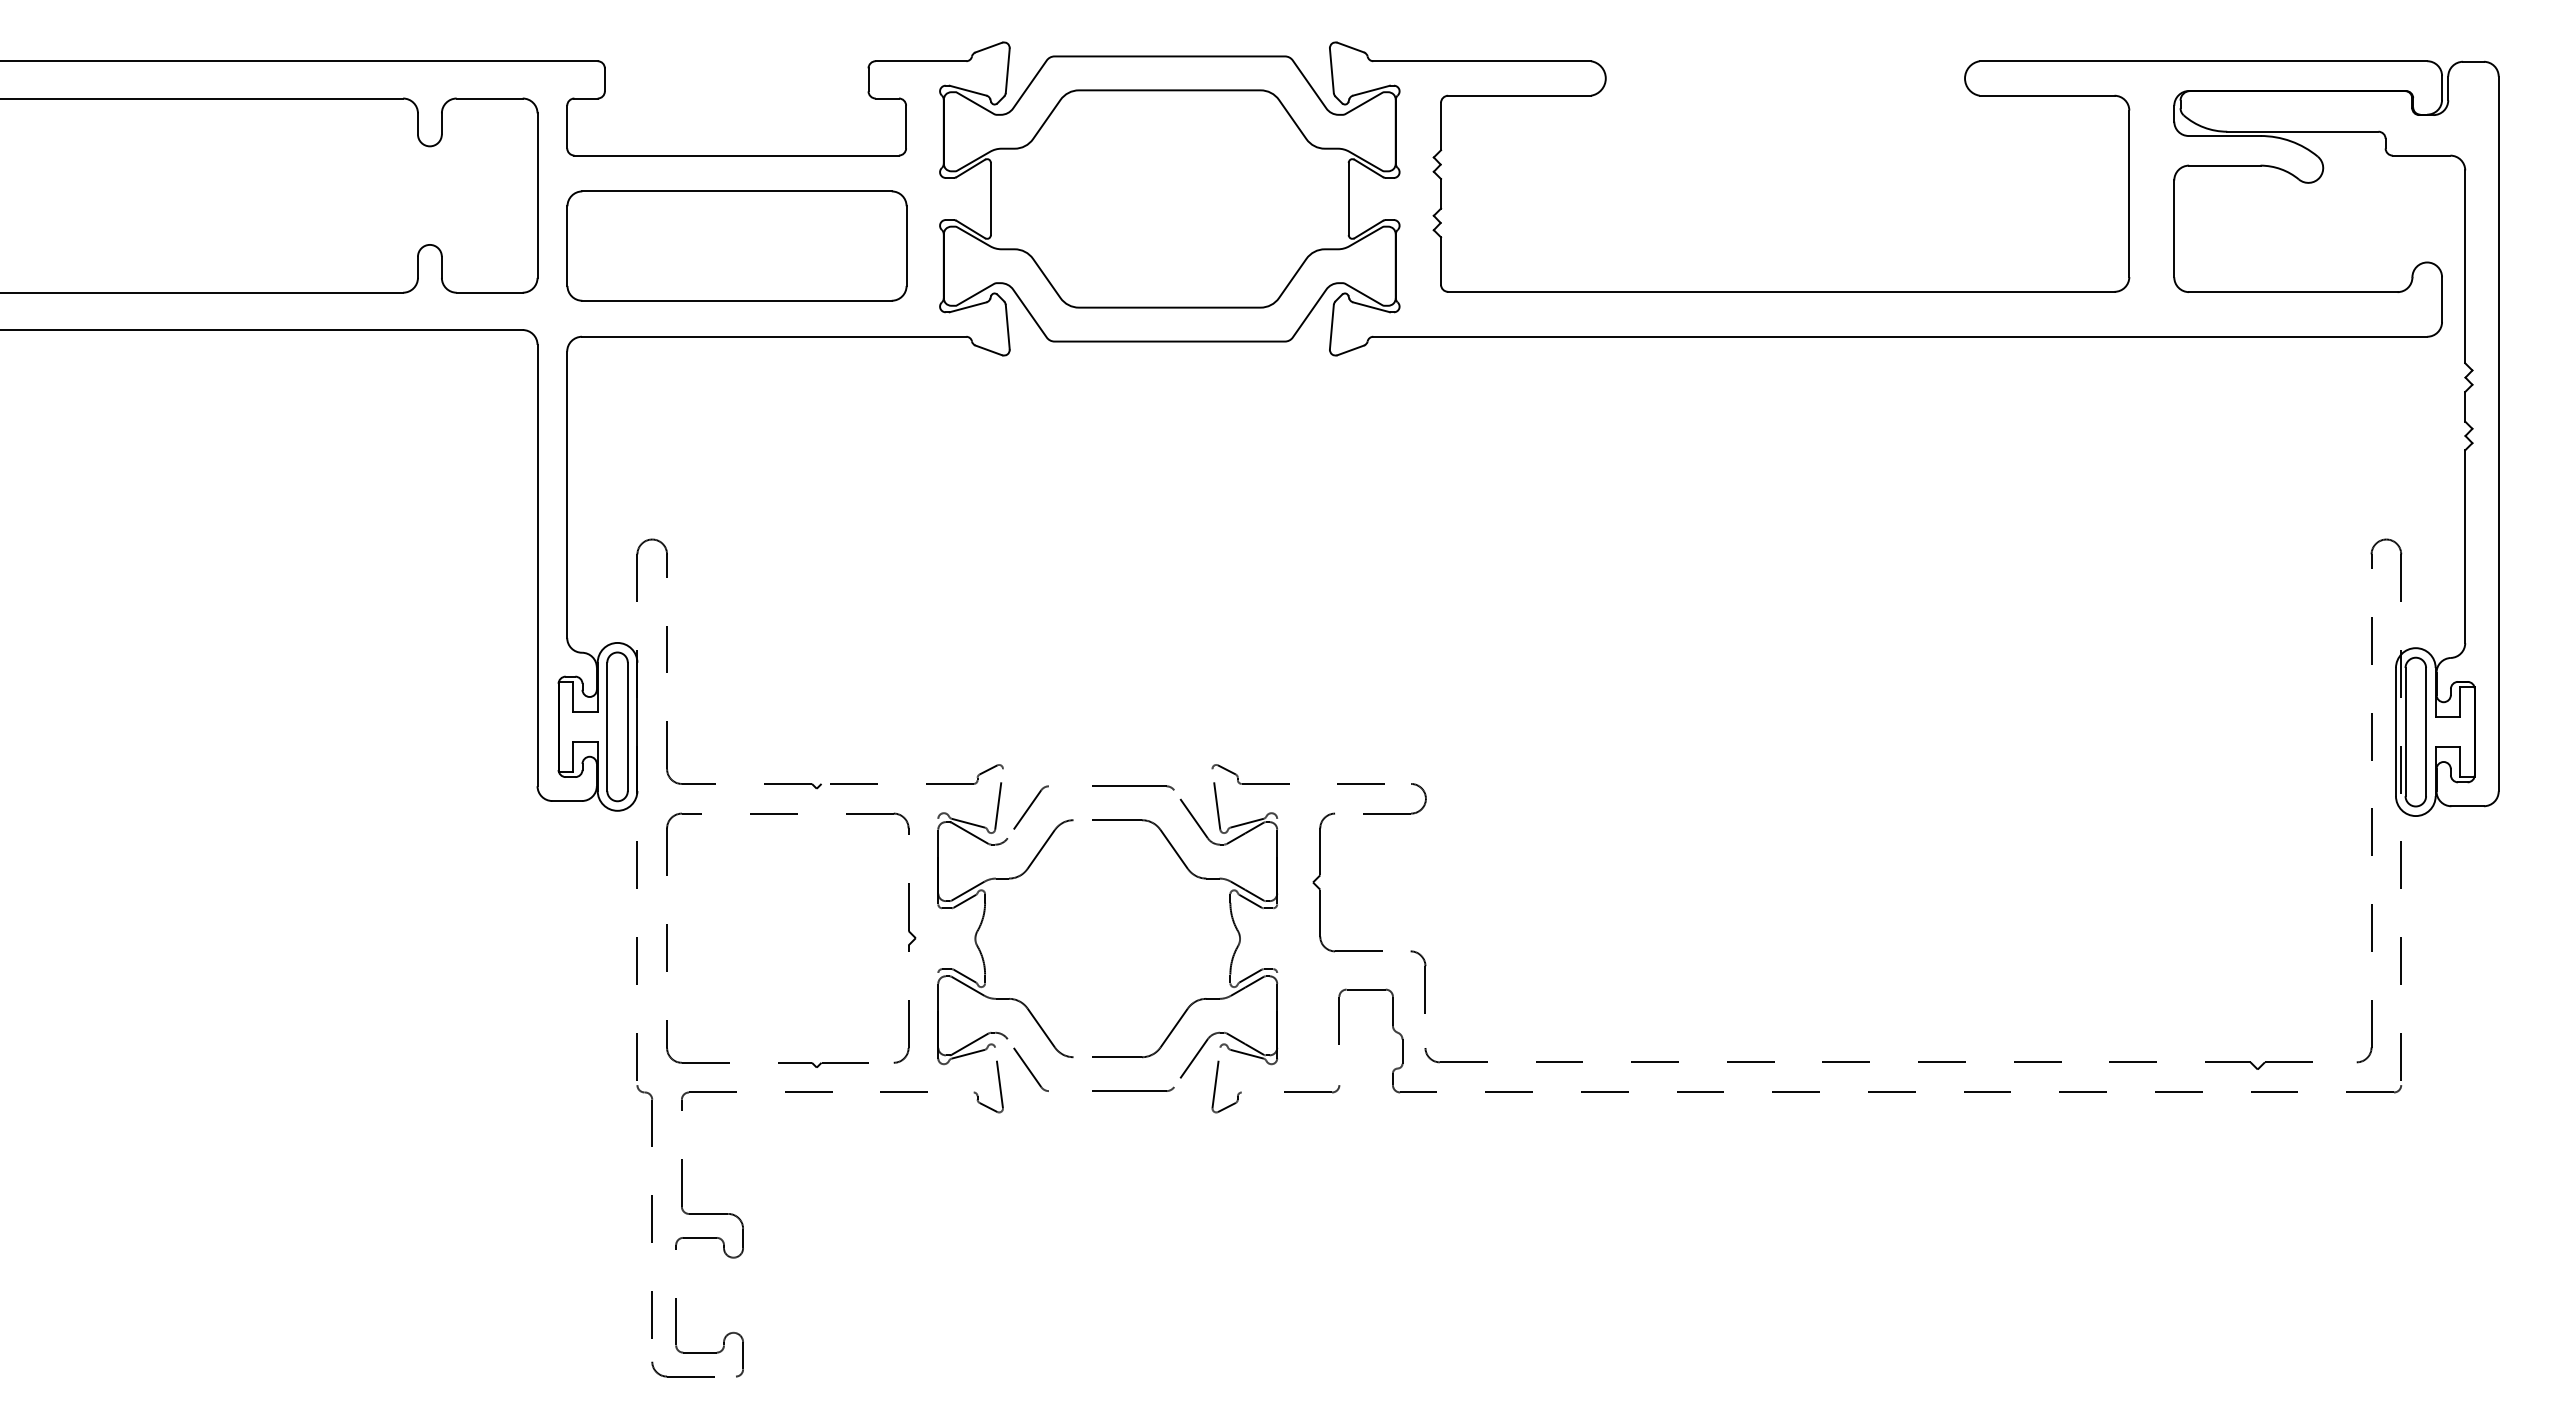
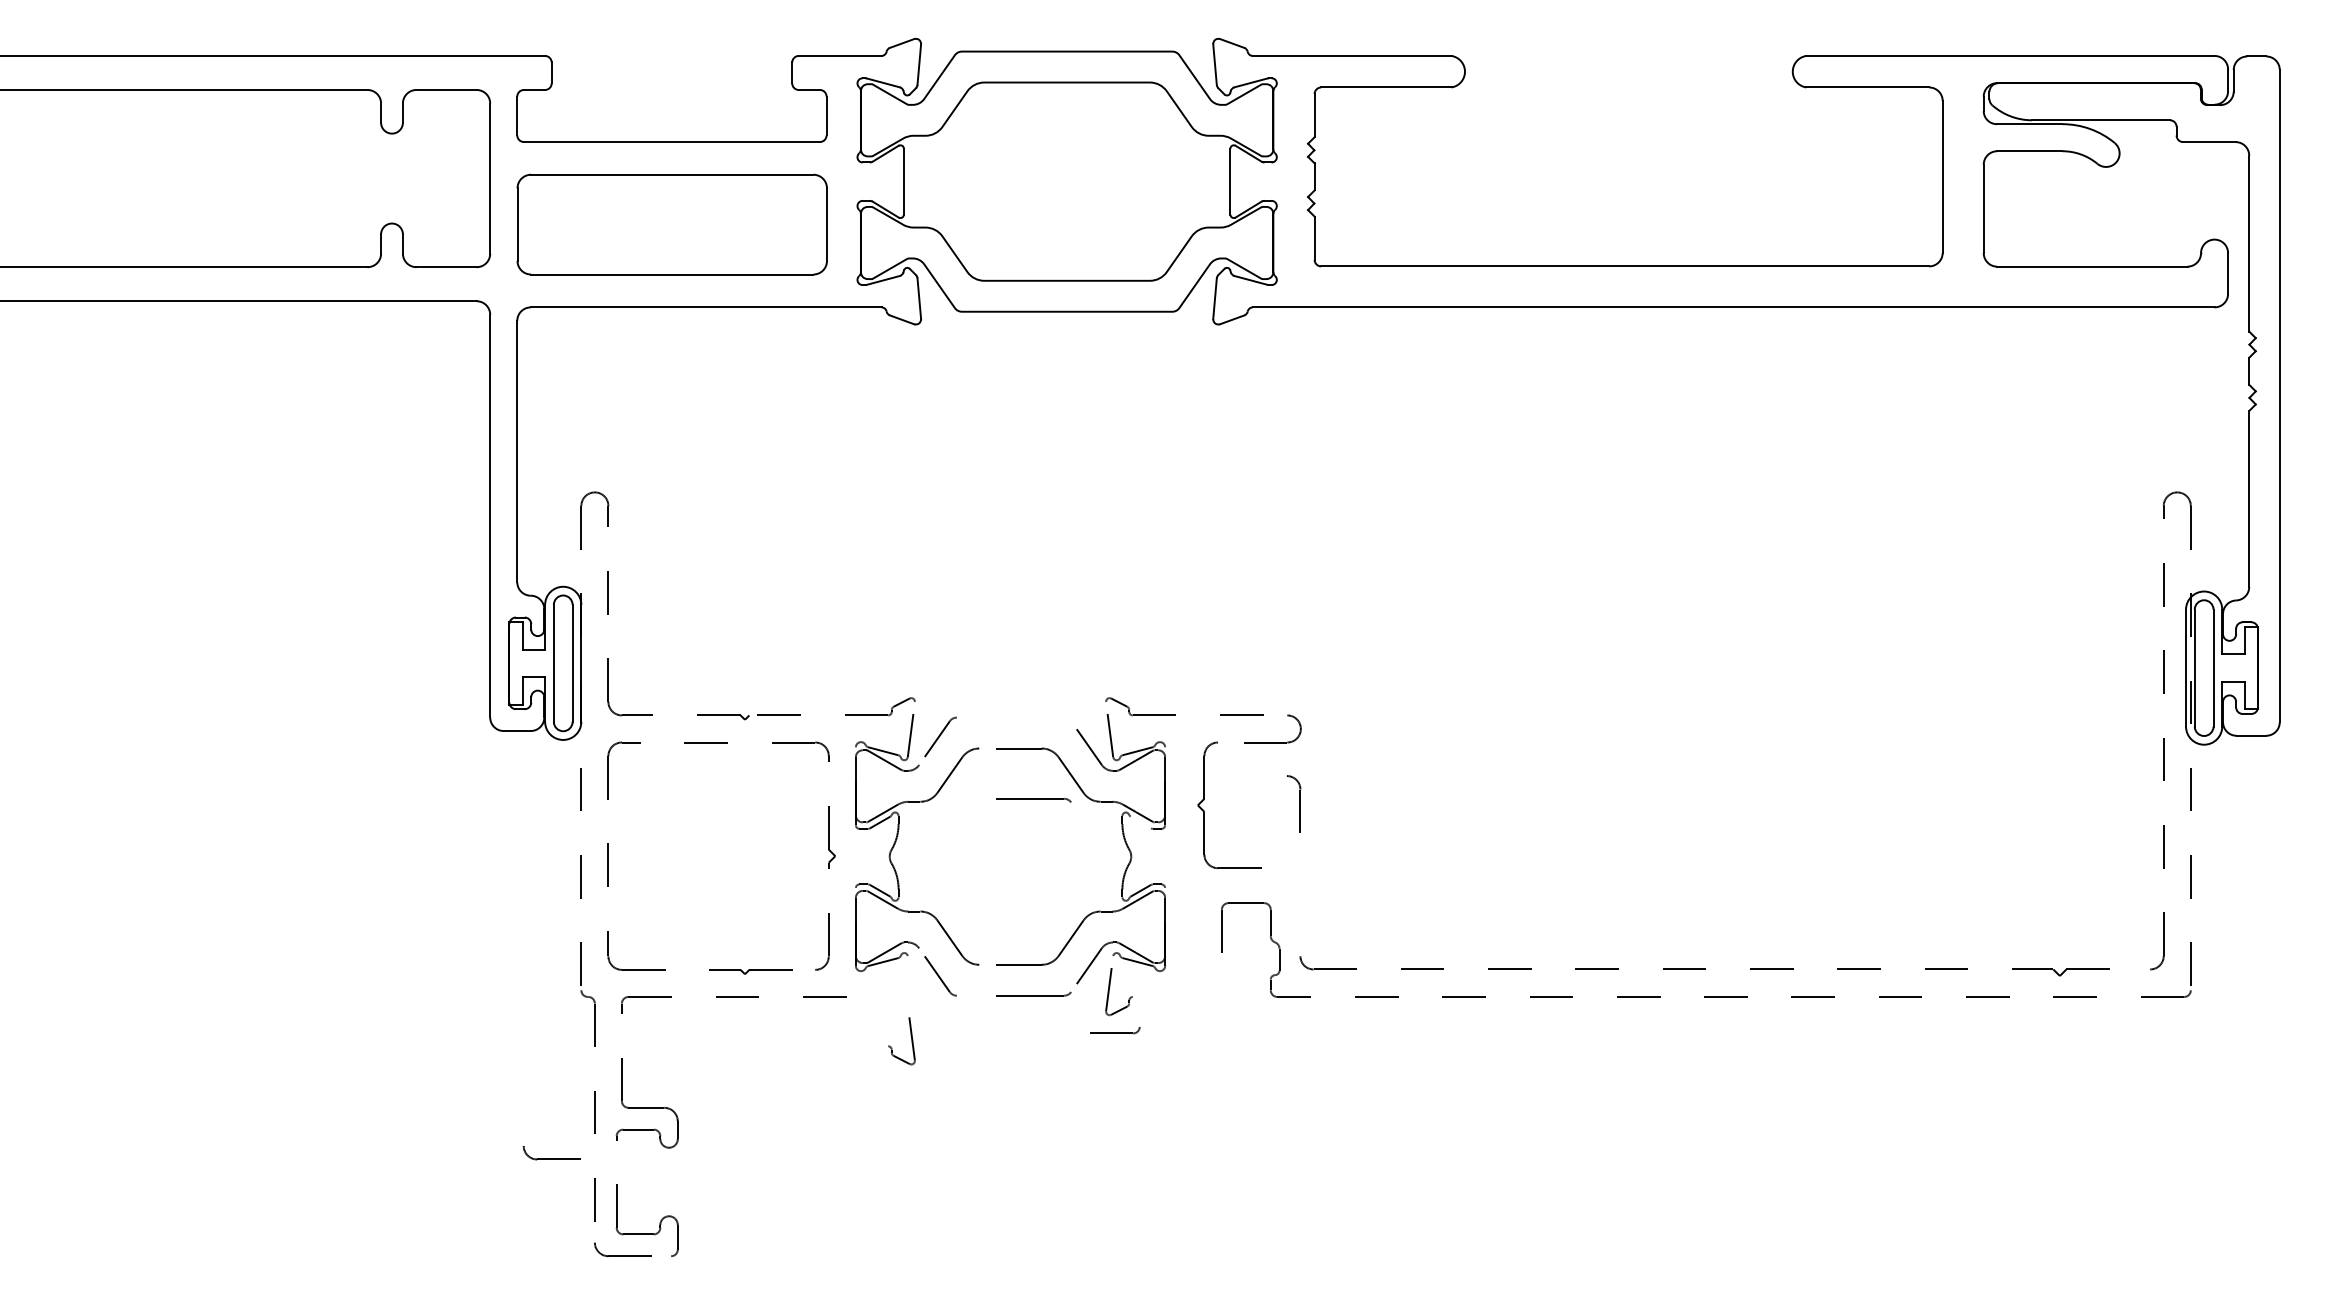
part: (1133, 787) -> (1034, 799), moved
line: (1250, 900) -> (1140, 821), removed
part: (1418, 981) -> (1294, 803), moved
part: (998, 1083) -> (910, 1038), moved
part: (1312, 1089) -> (1115, 1030), moved
part: (604, 1270) -> (551, 1159), added

